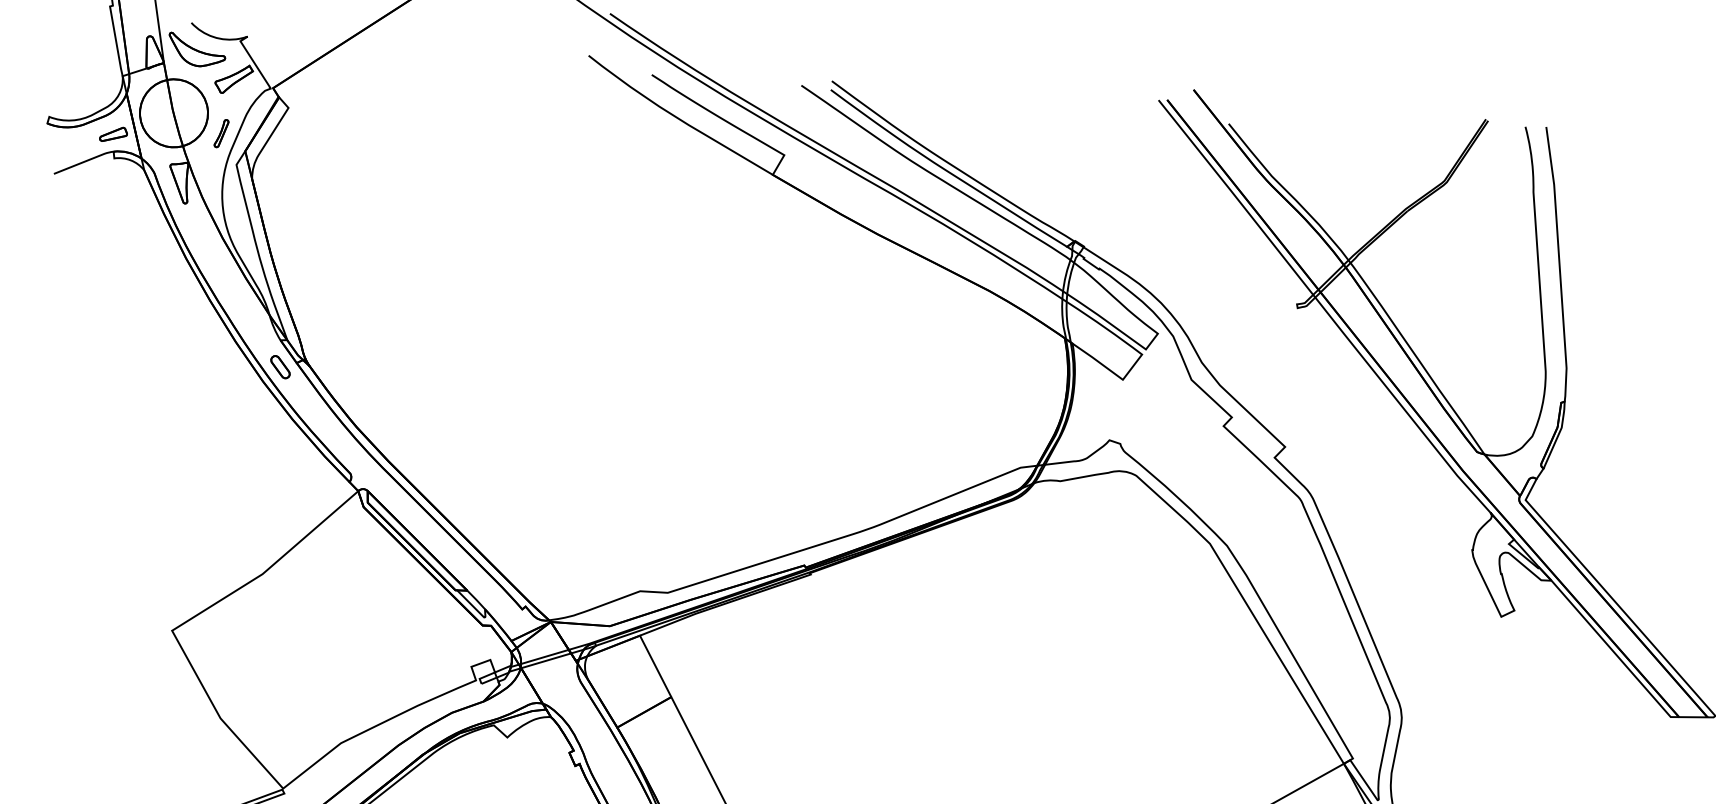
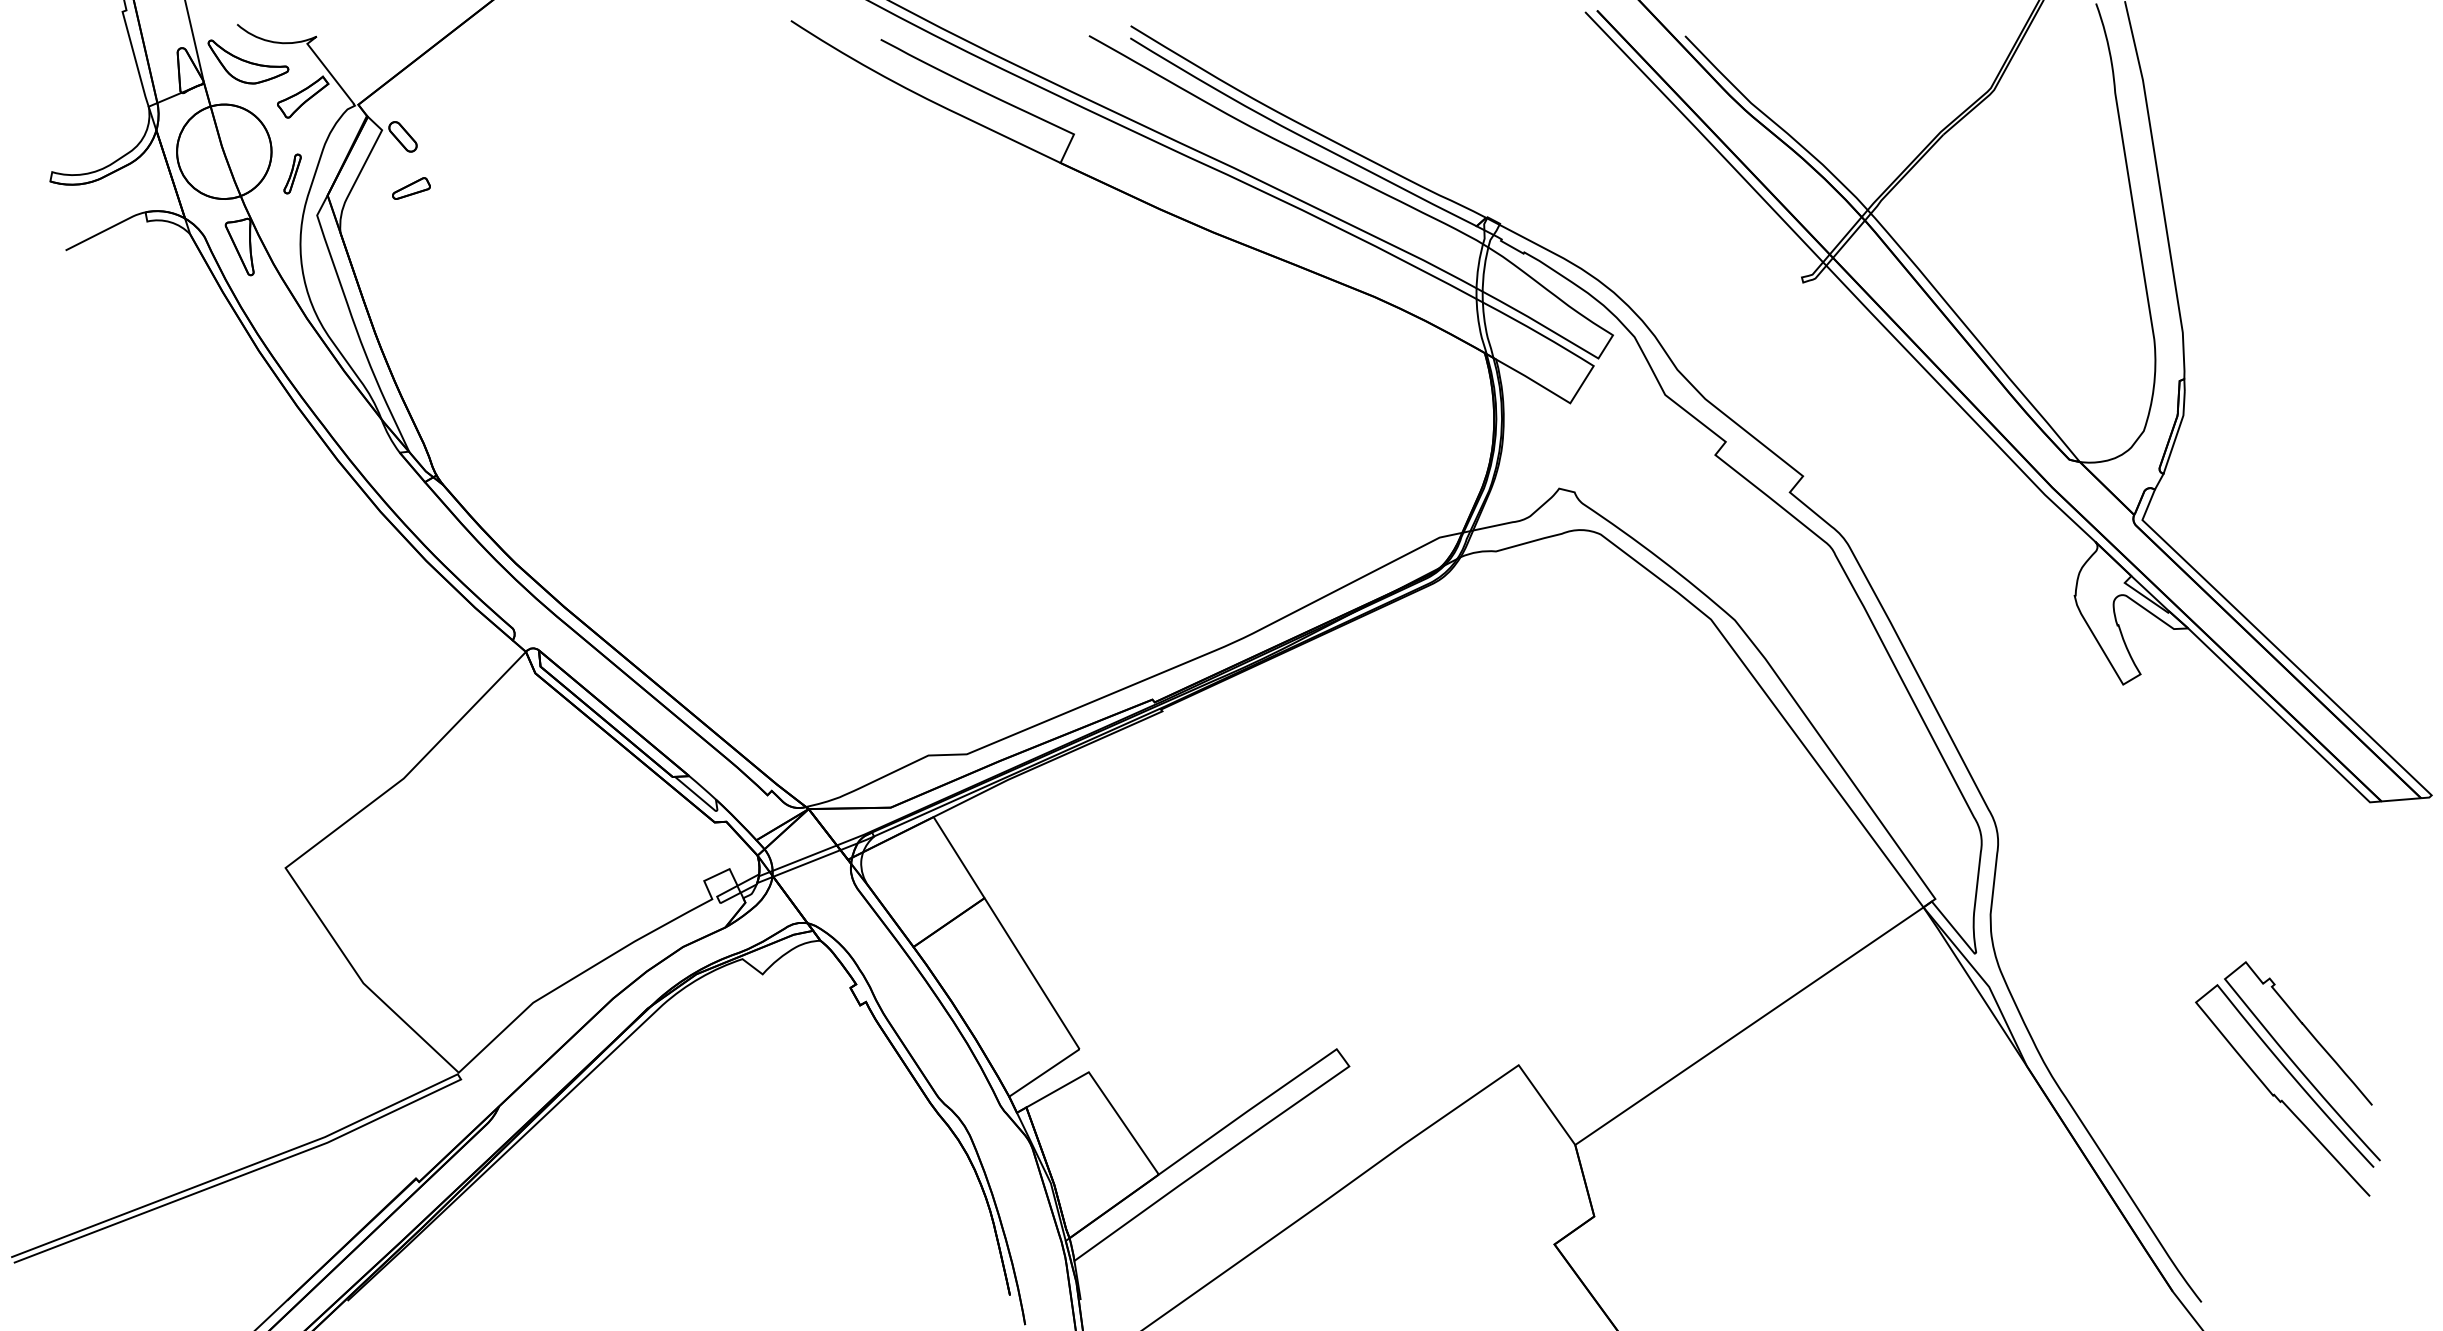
part: (113, 134) -> (411, 188), moved
part: (280, 366) -> (402, 136), moved

